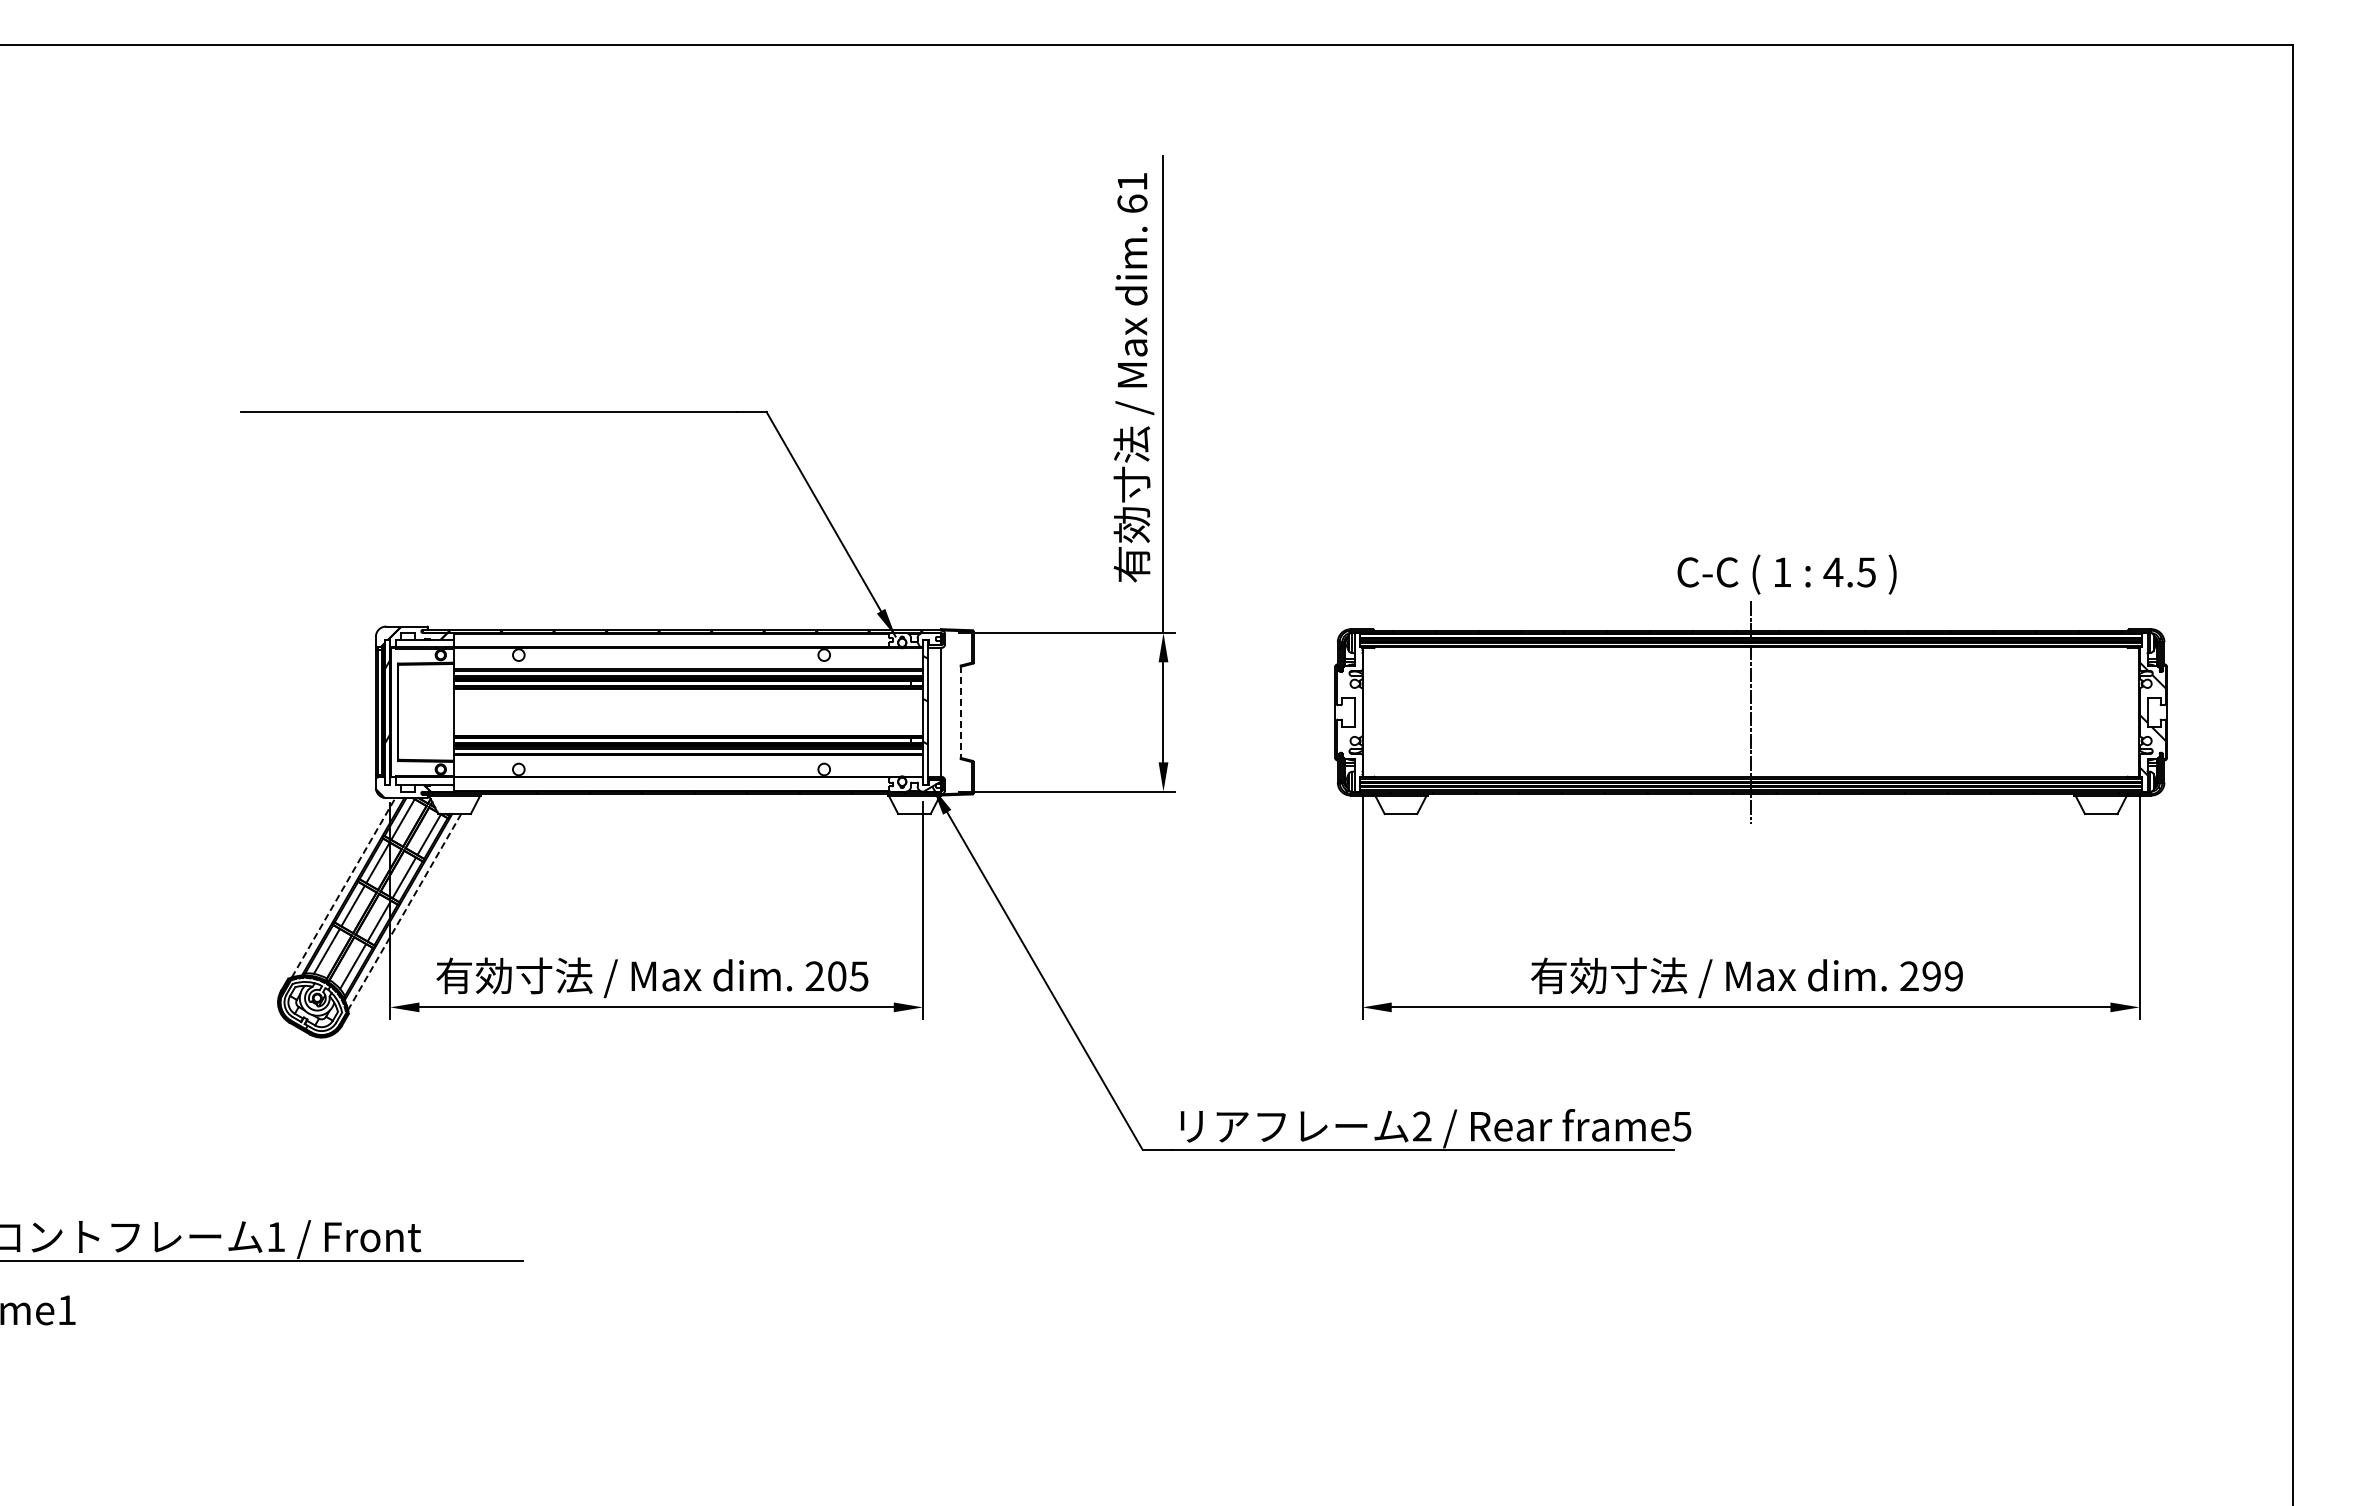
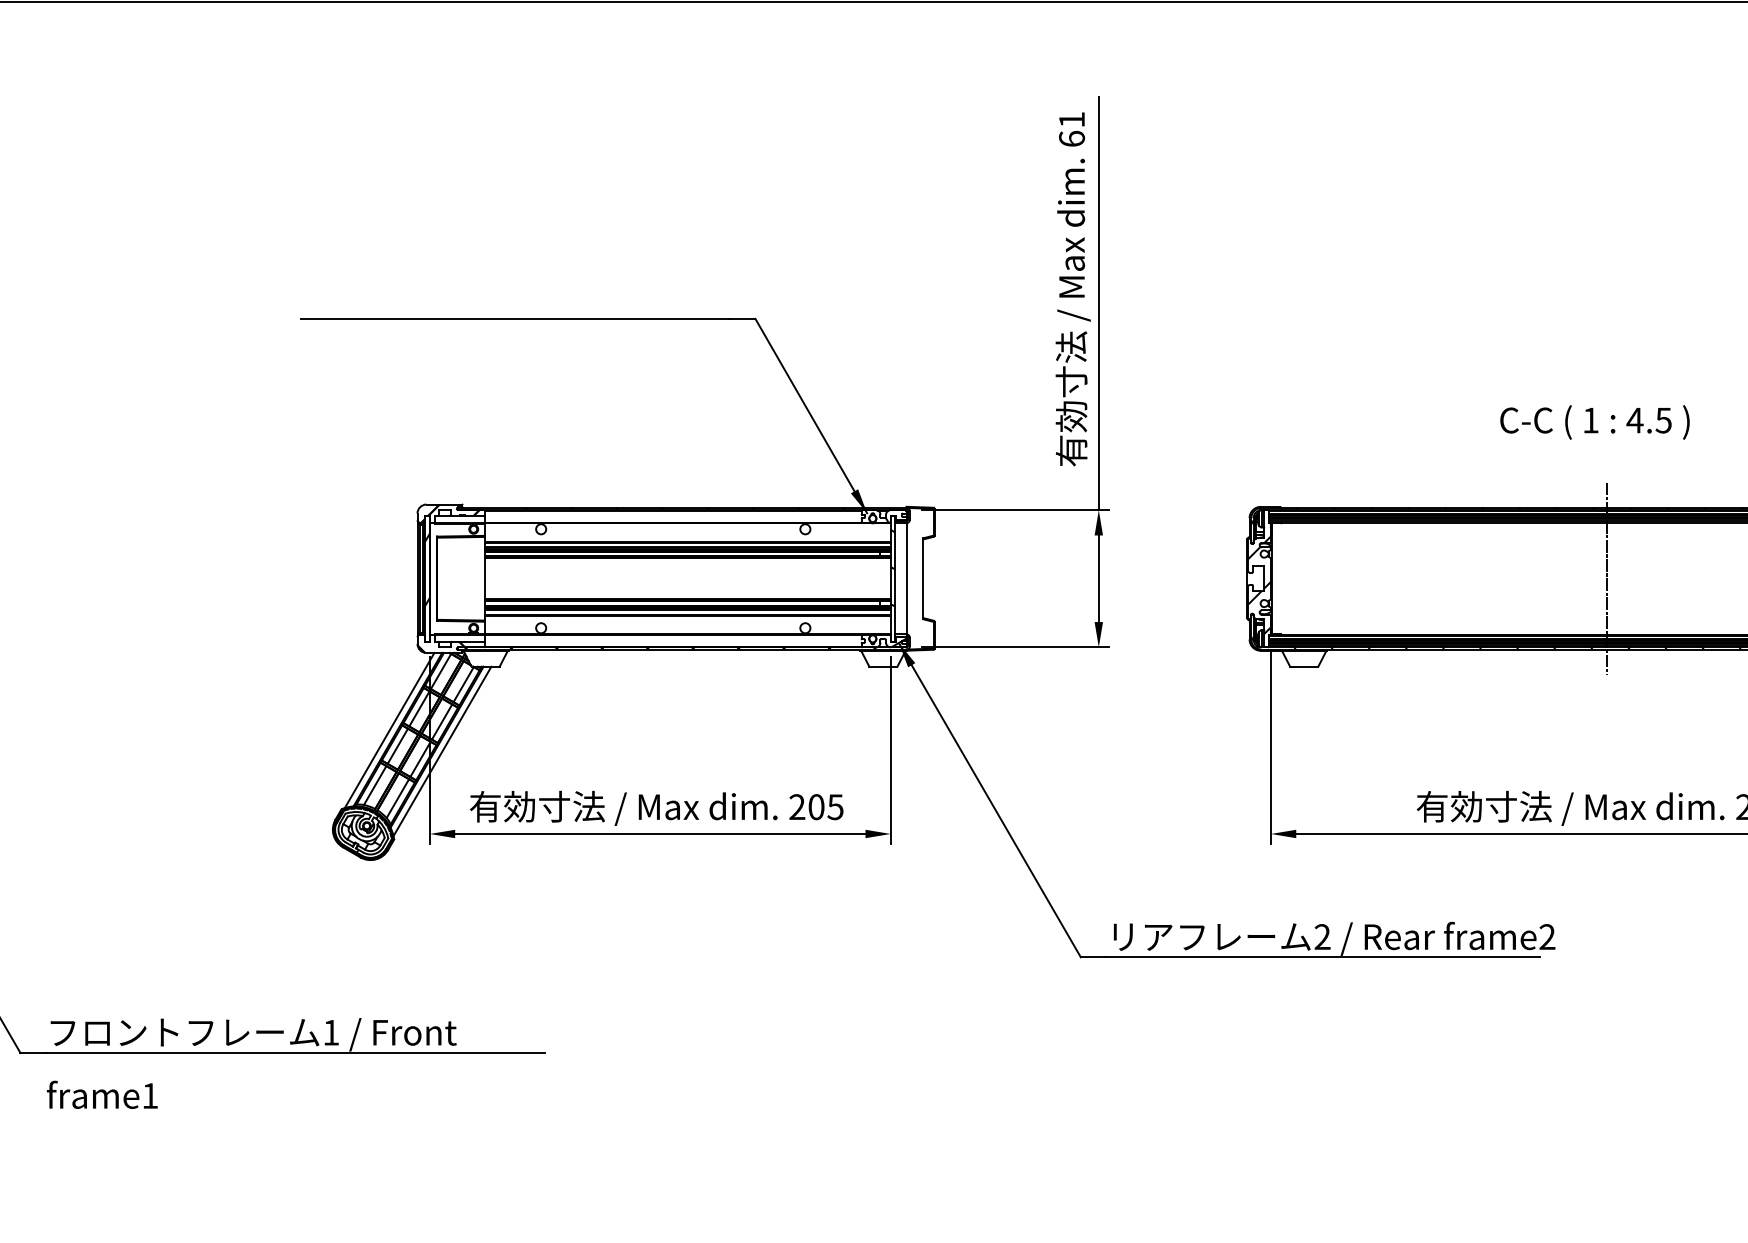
text: (1786, 574) -> (1594, 422), moved
line: (960, 712) -> (923, 578), dashed -> solid
hatch: (1349, 719) -> (1259, 584), added
line: (343, 887) -> (389, 730), dashed -> solid
line: (404, 912) -> (442, 751), dashed -> solid
text: (1681, 1126) -> (1546, 937), frame5 -> frame2

